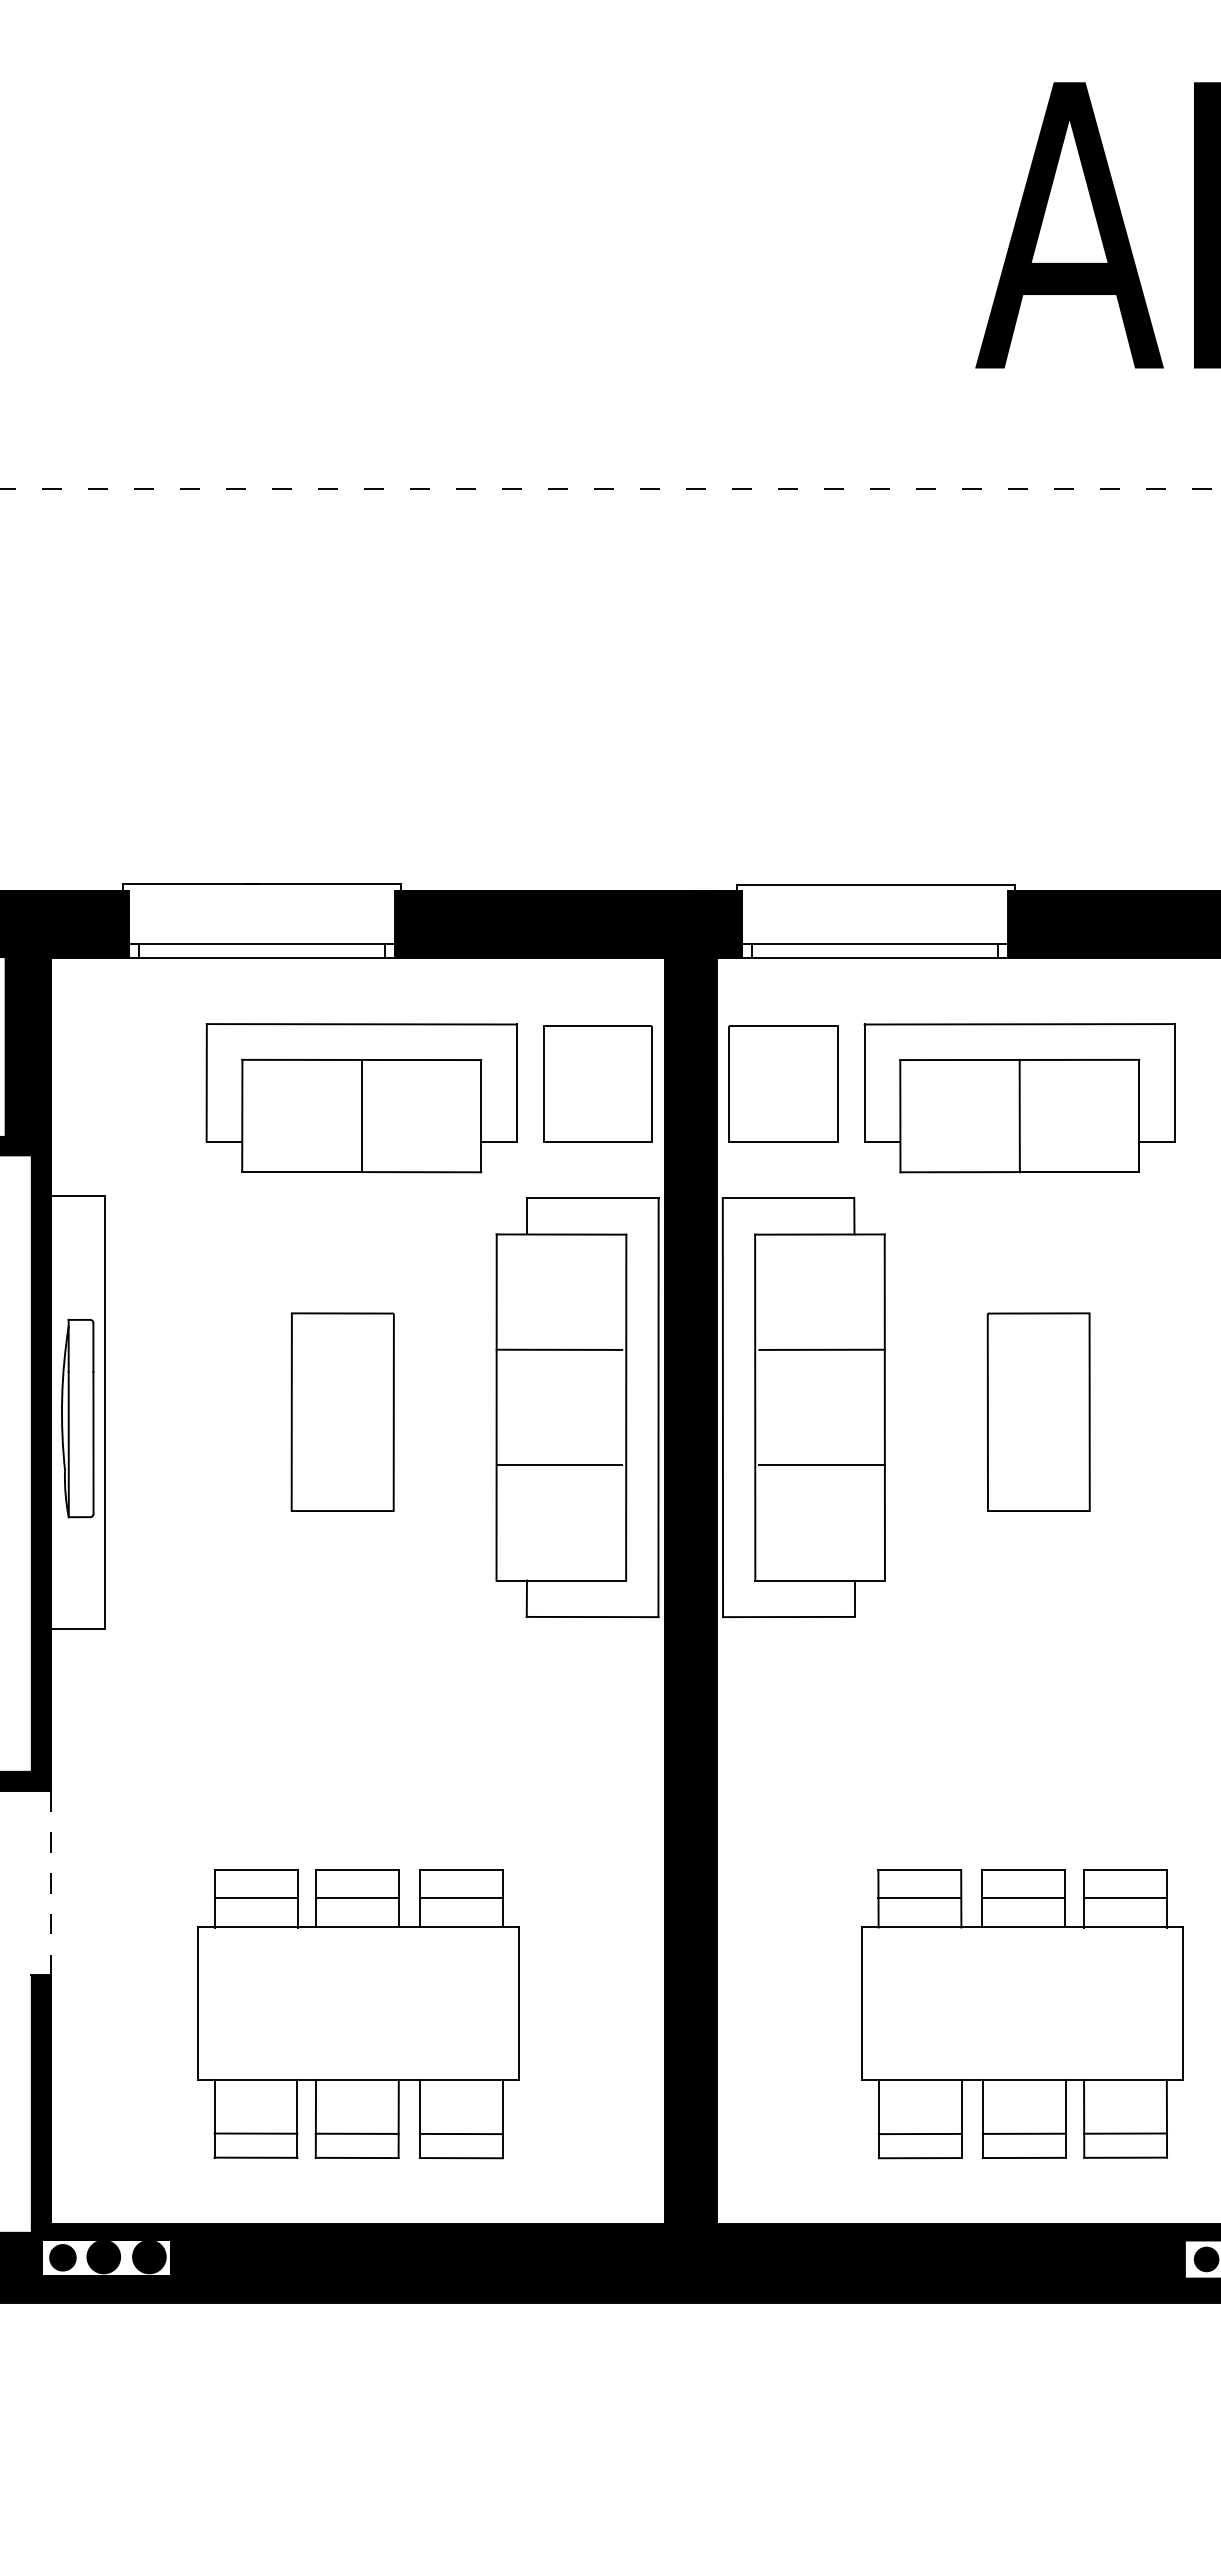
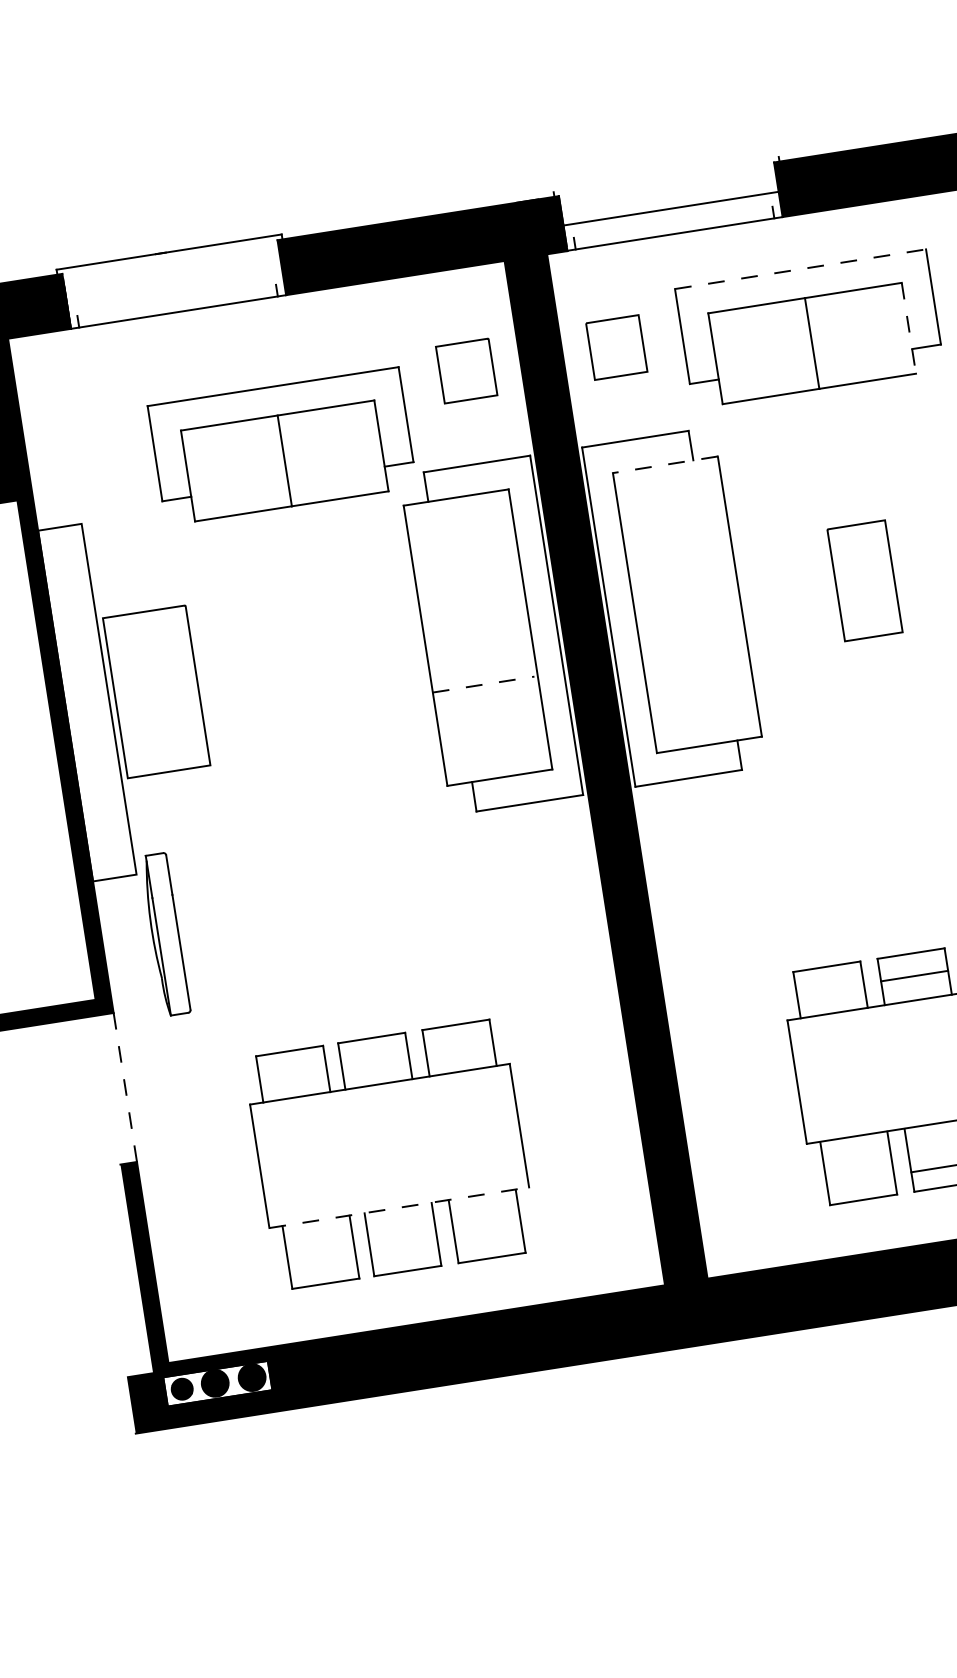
line: (875, 884) -> (671, 208), moved
line: (875, 943) -> (673, 222), removed
line: (261, 944) -> (176, 300), removed
line: (1020, 1024) -> (801, 269), solid -> dashed
part: (597, 1083) -> (466, 370), size x0.6
part: (783, 1083) -> (616, 347), size x0.6
part: (361, 1098) -> (282, 446), moved
line: (1139, 1116) -> (909, 328), solid -> dashed
line: (819, 1234) -> (665, 464), solid -> dashed
line: (559, 1349) -> (469, 590), removed
line: (821, 1349) -> (681, 557), removed
part: (342, 1411) -> (156, 691), moved
part: (1038, 1411) -> (864, 580), size x0.7
part: (77, 1418) -> (165, 934), moved
line: (559, 1465) -> (483, 684), solid -> dashed
line: (821, 1465) -> (695, 651), removed
line: (255, 1898) -> (292, 1073), removed
line: (357, 1898) -> (375, 1060), removed
line: (461, 1898) -> (459, 1047), removed
line: (919, 1898) -> (830, 989), removed
line: (359, 2079) -> (399, 1207), solid -> dashed
line: (255, 2133) -> (322, 1264), removed
line: (356, 2133) -> (404, 1251), removed
line: (460, 2133) -> (488, 1238), removed
line: (919, 2133) -> (859, 1179), removed

